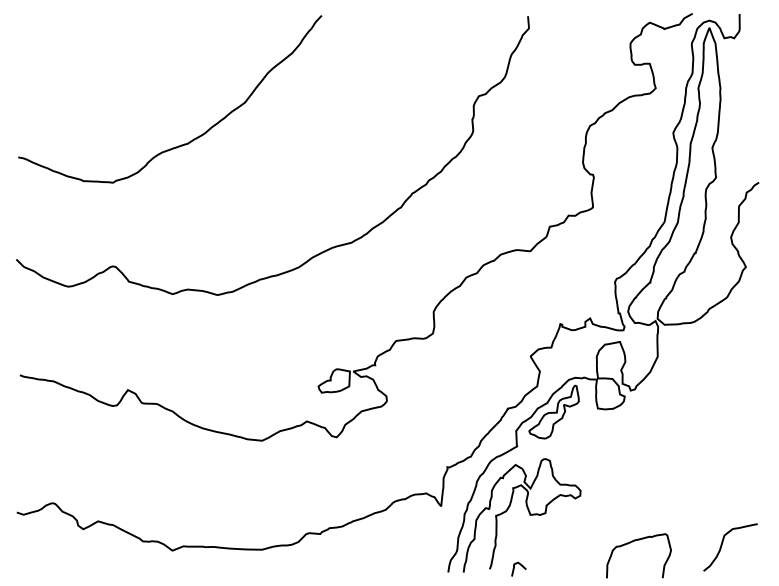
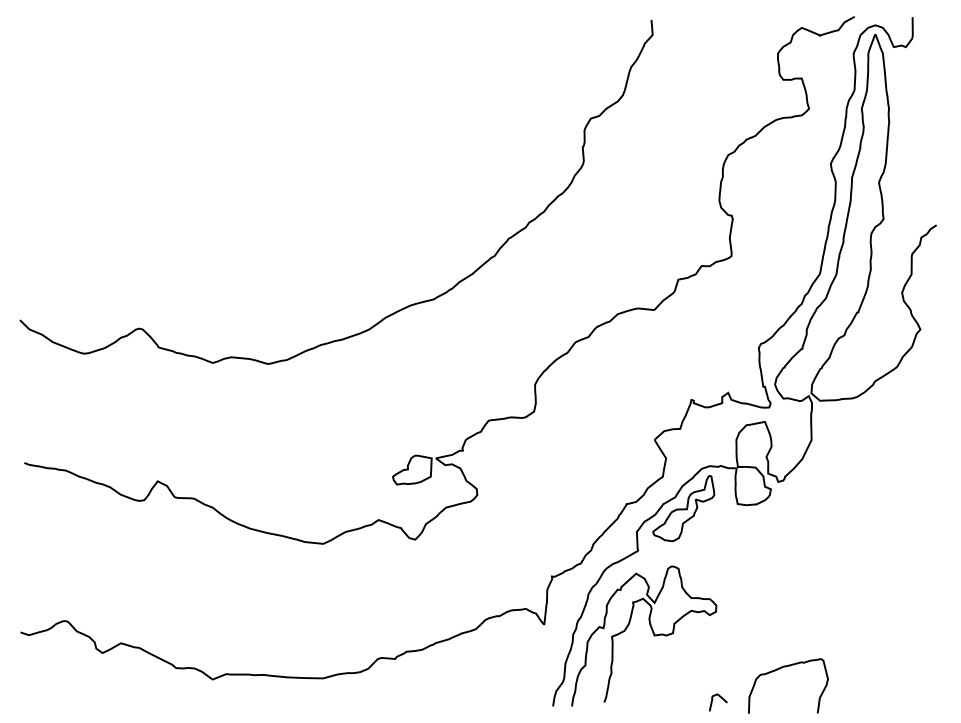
curve: (191, 139) -> (236, 172), removed
curve: (722, 544) -> (891, 672), removed
curve: (521, 566) -> (721, 698), moved

